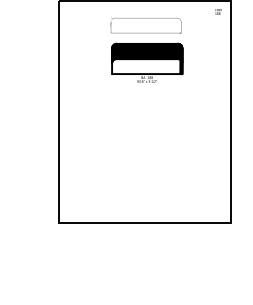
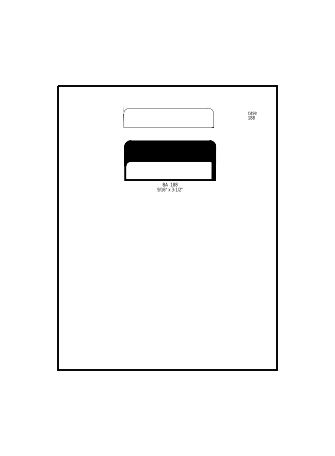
text: (218, 11) -> (252, 115), moved

